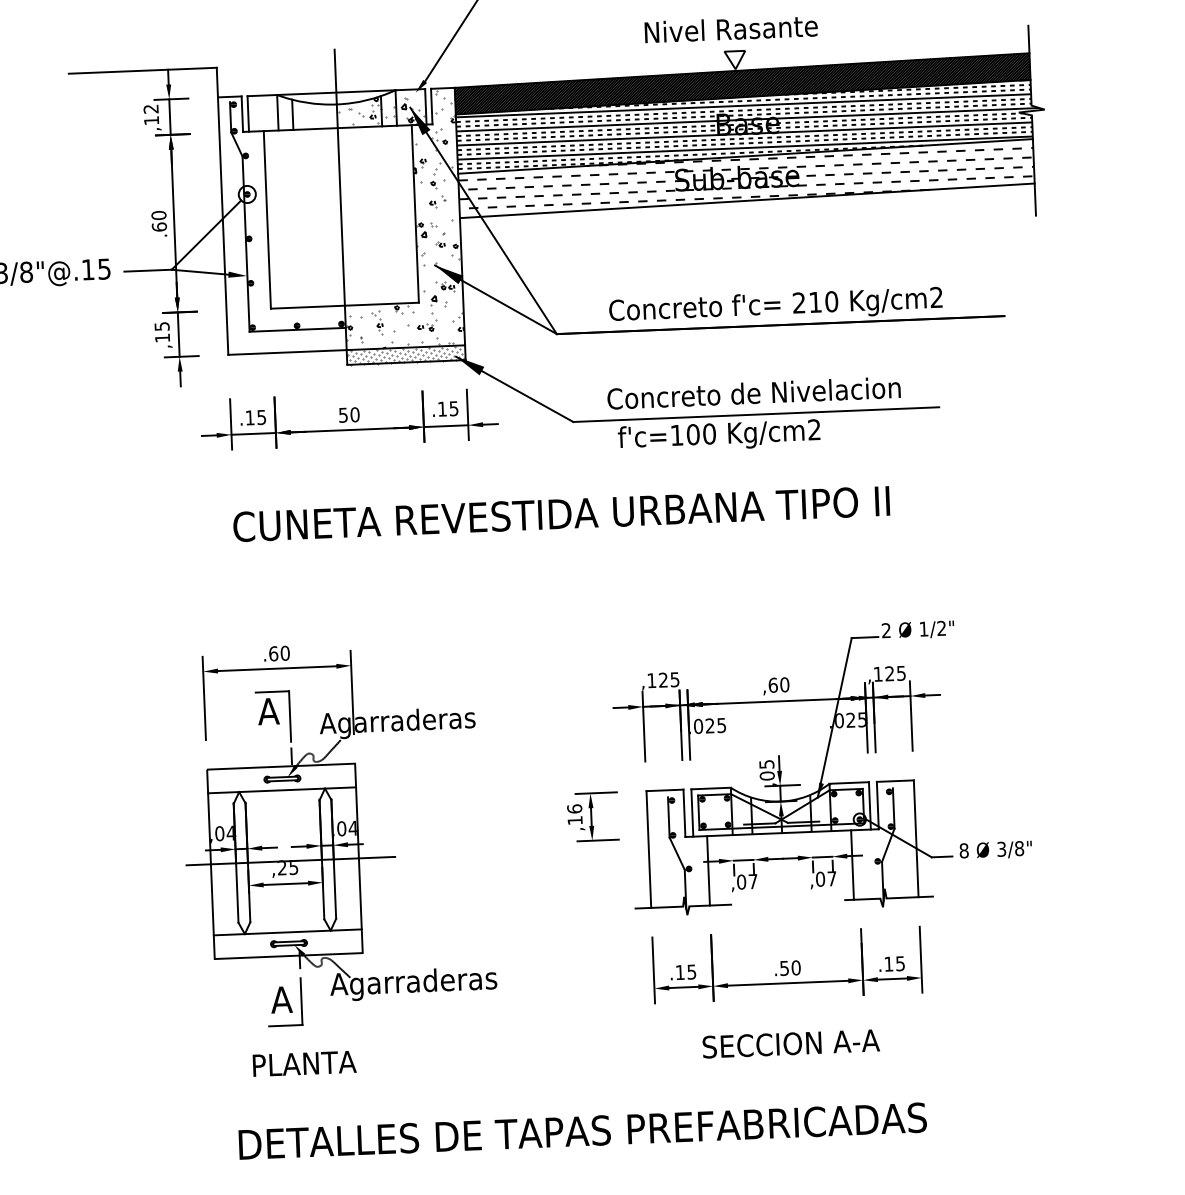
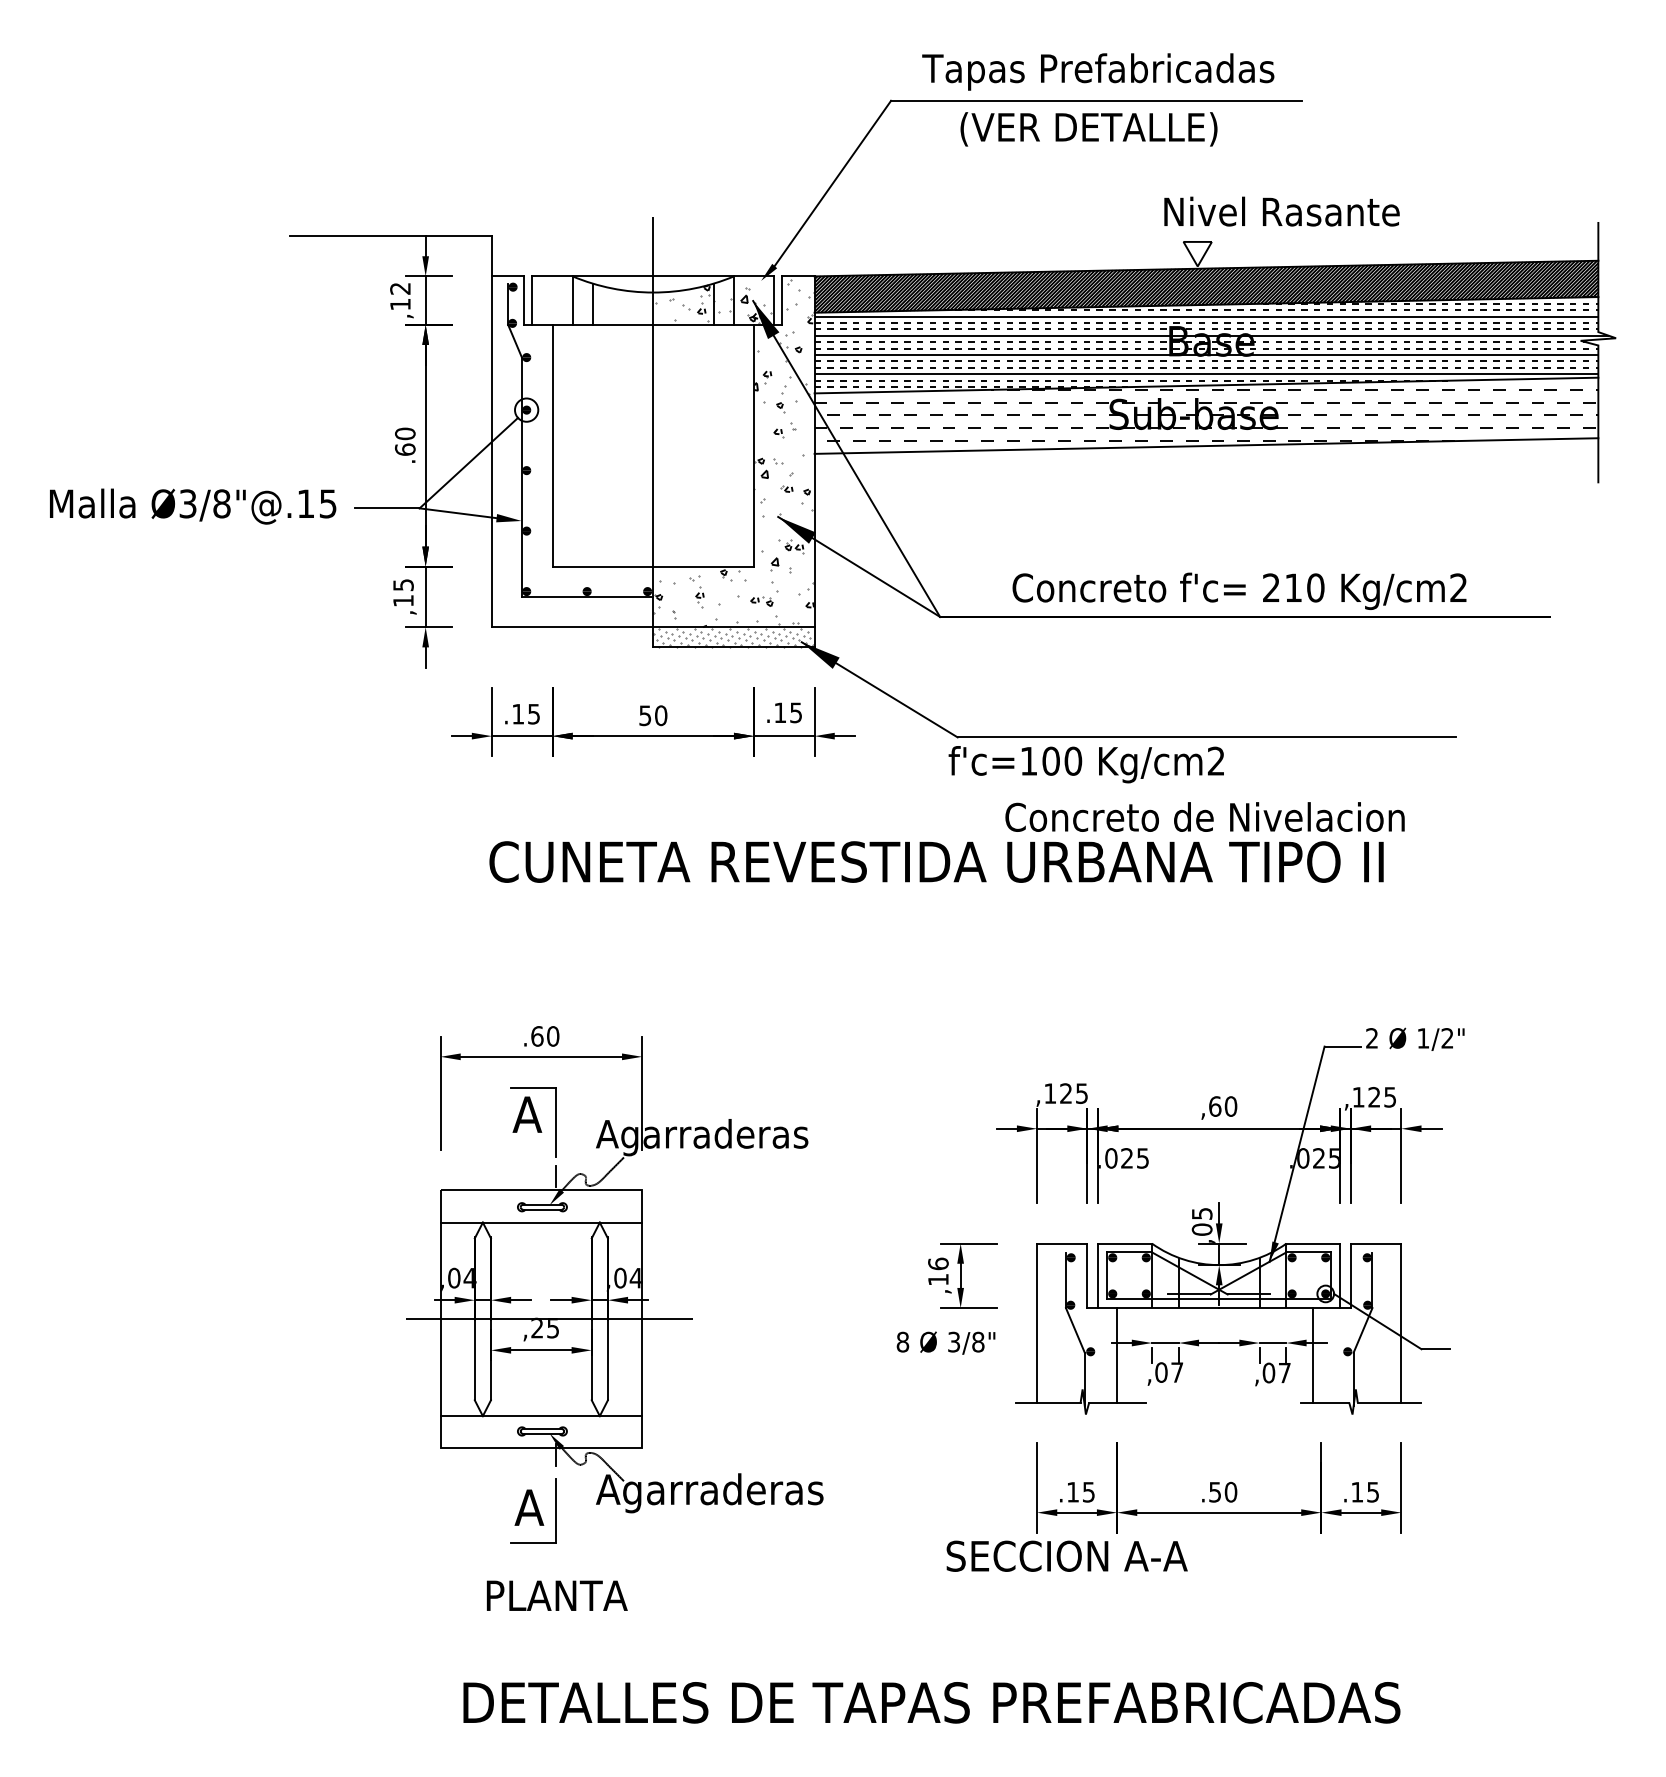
text: (730, 29) -> (1281, 211), moved
text: (753, 392) -> (1204, 816), moved
text: (718, 436) -> (1085, 764), moved
text: (995, 849) -> (945, 1342), moved
text: (790, 1043) -> (1066, 1555), moved

